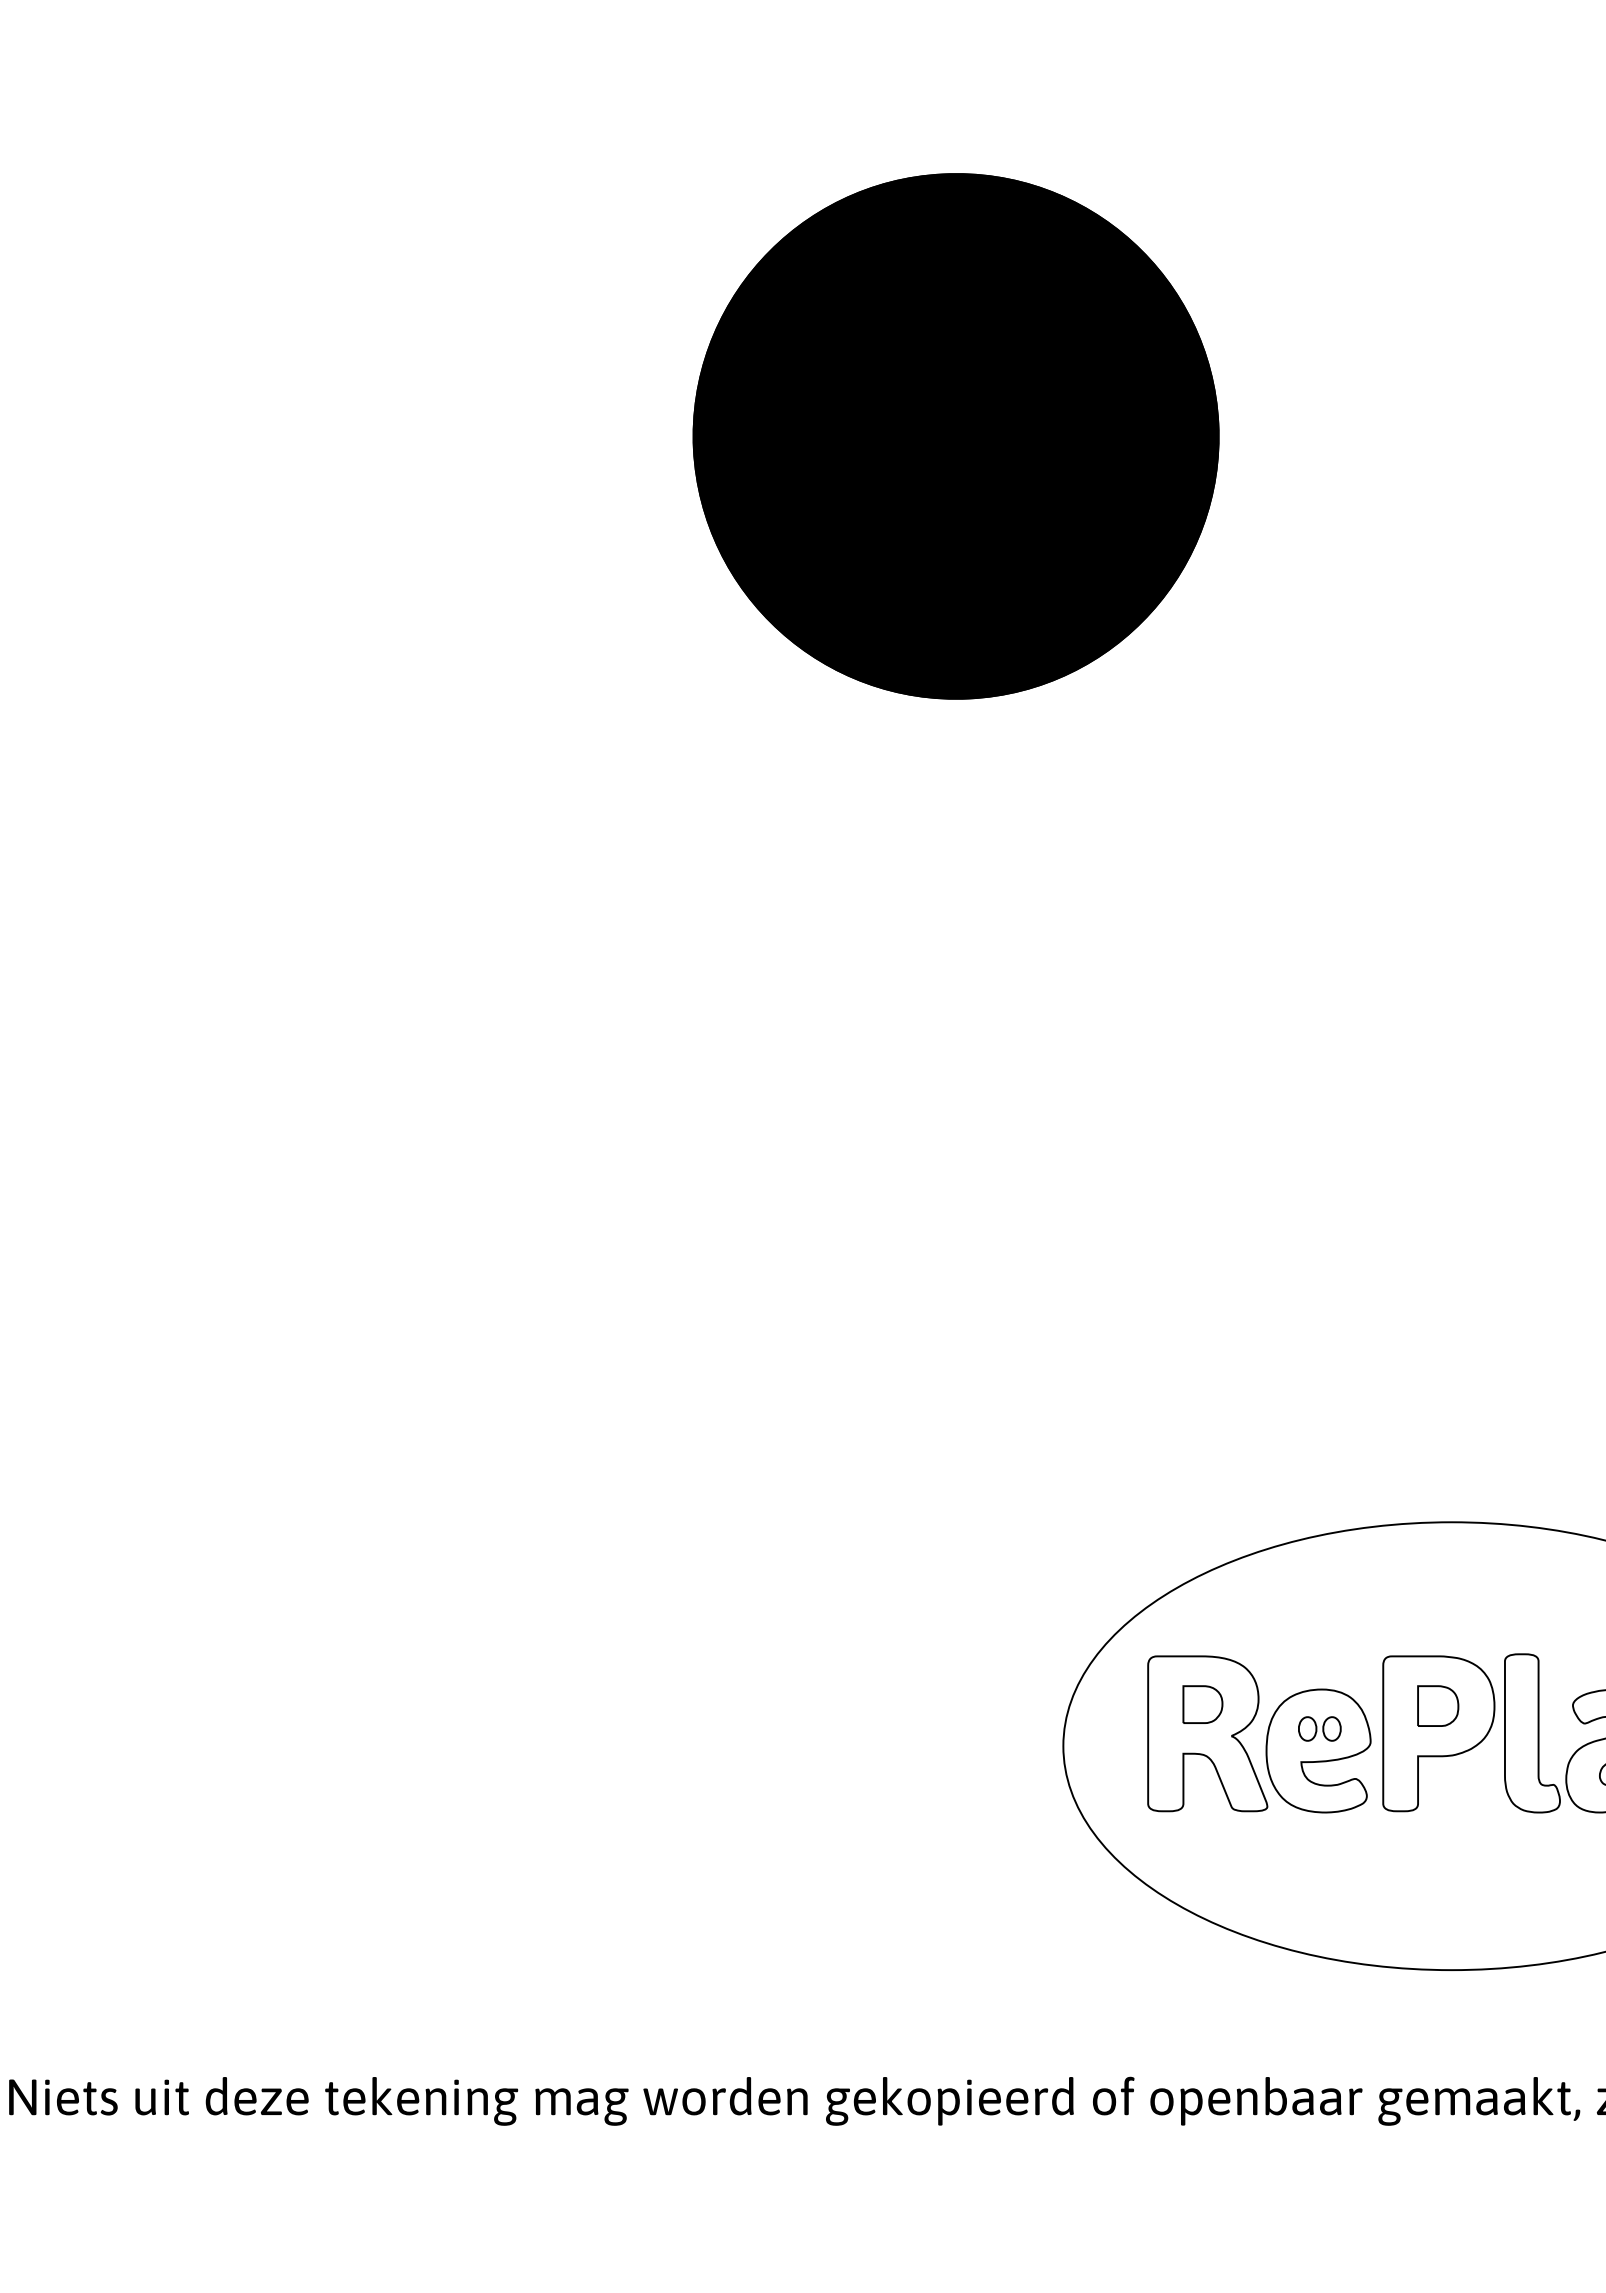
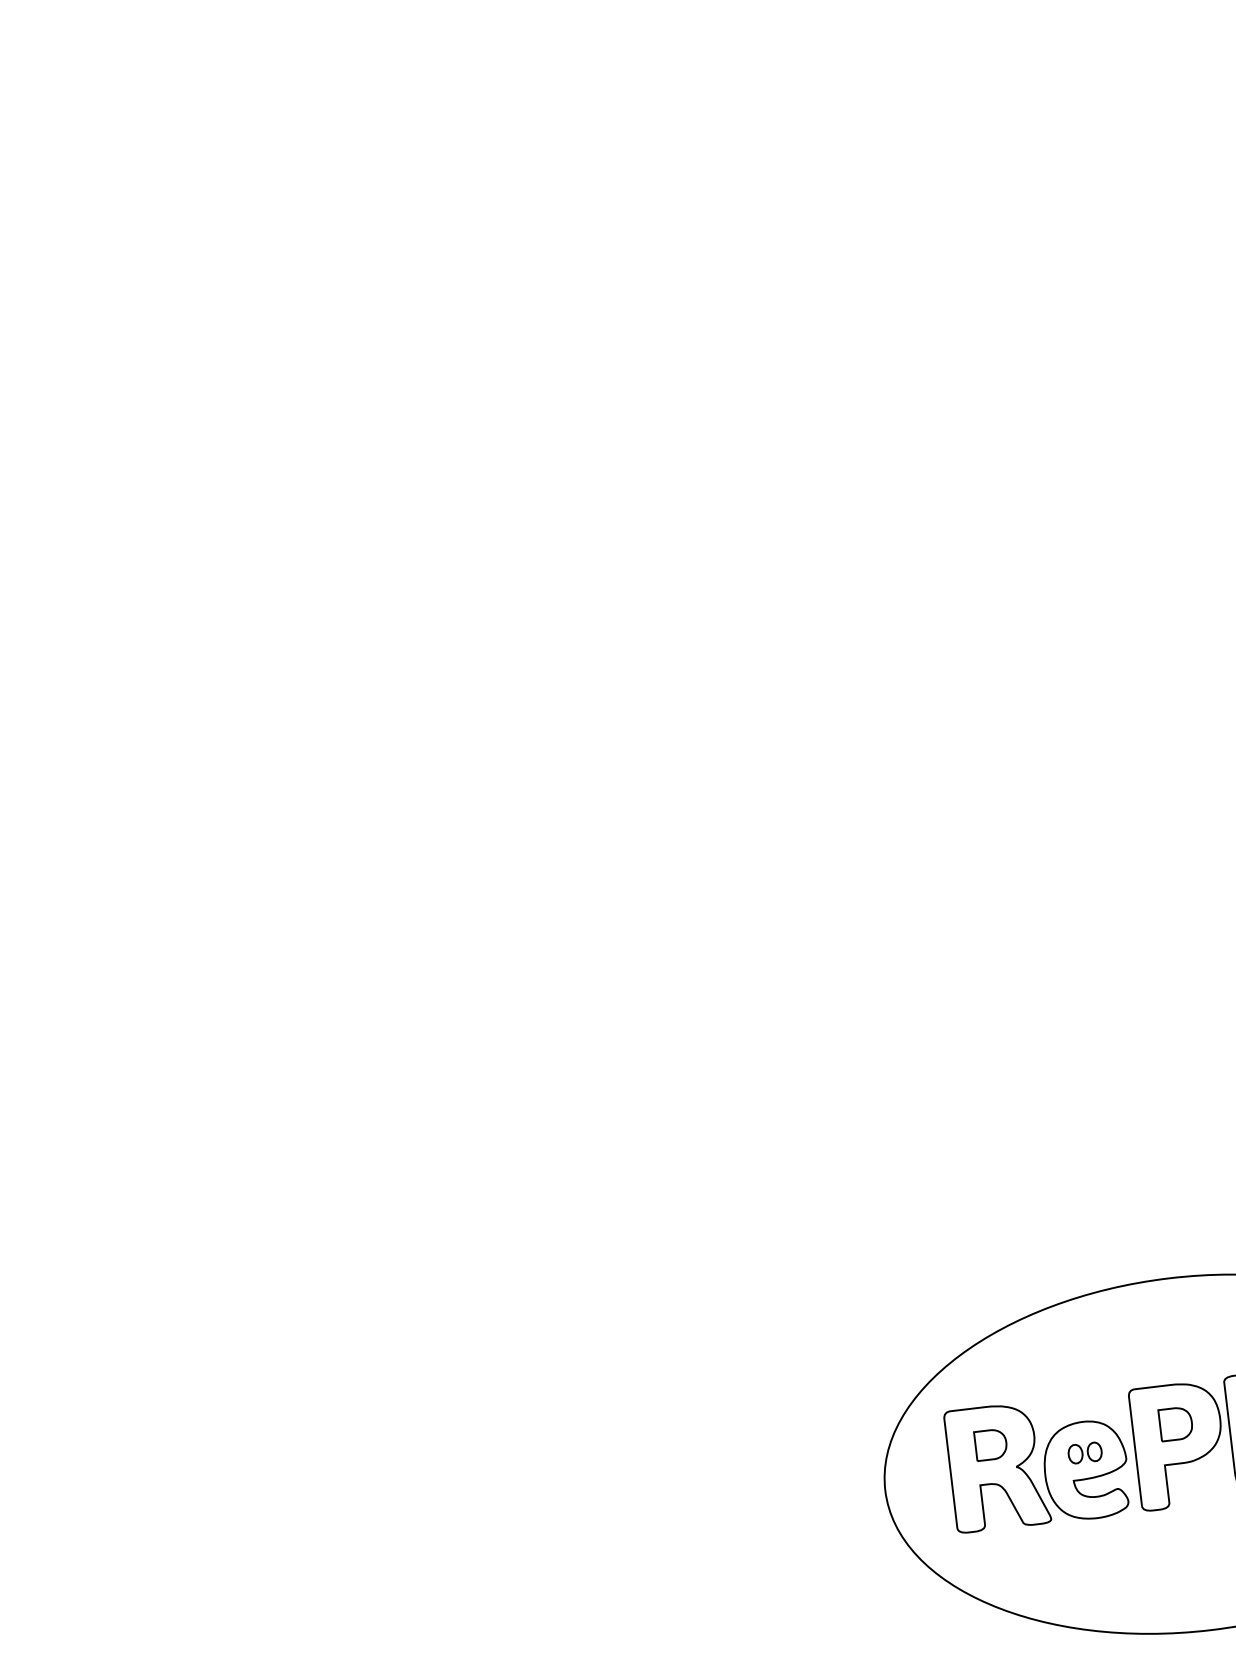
part: (955, 436) -> (677, 472), removed

